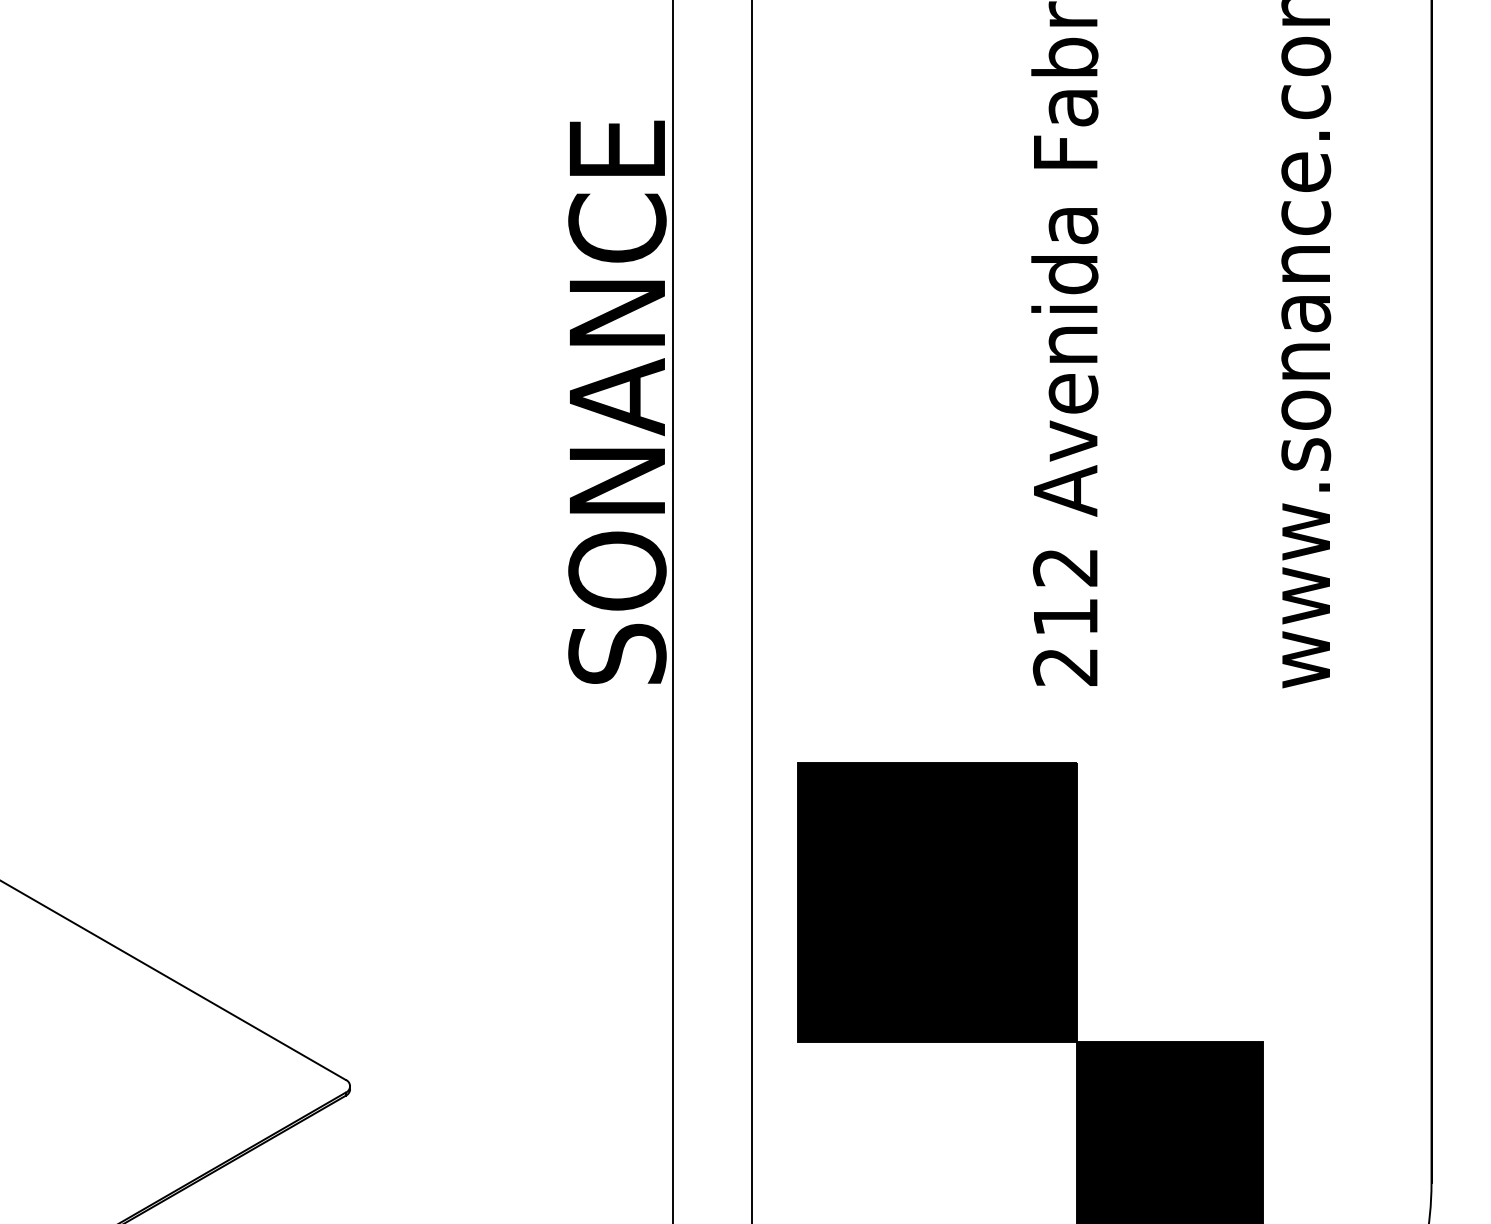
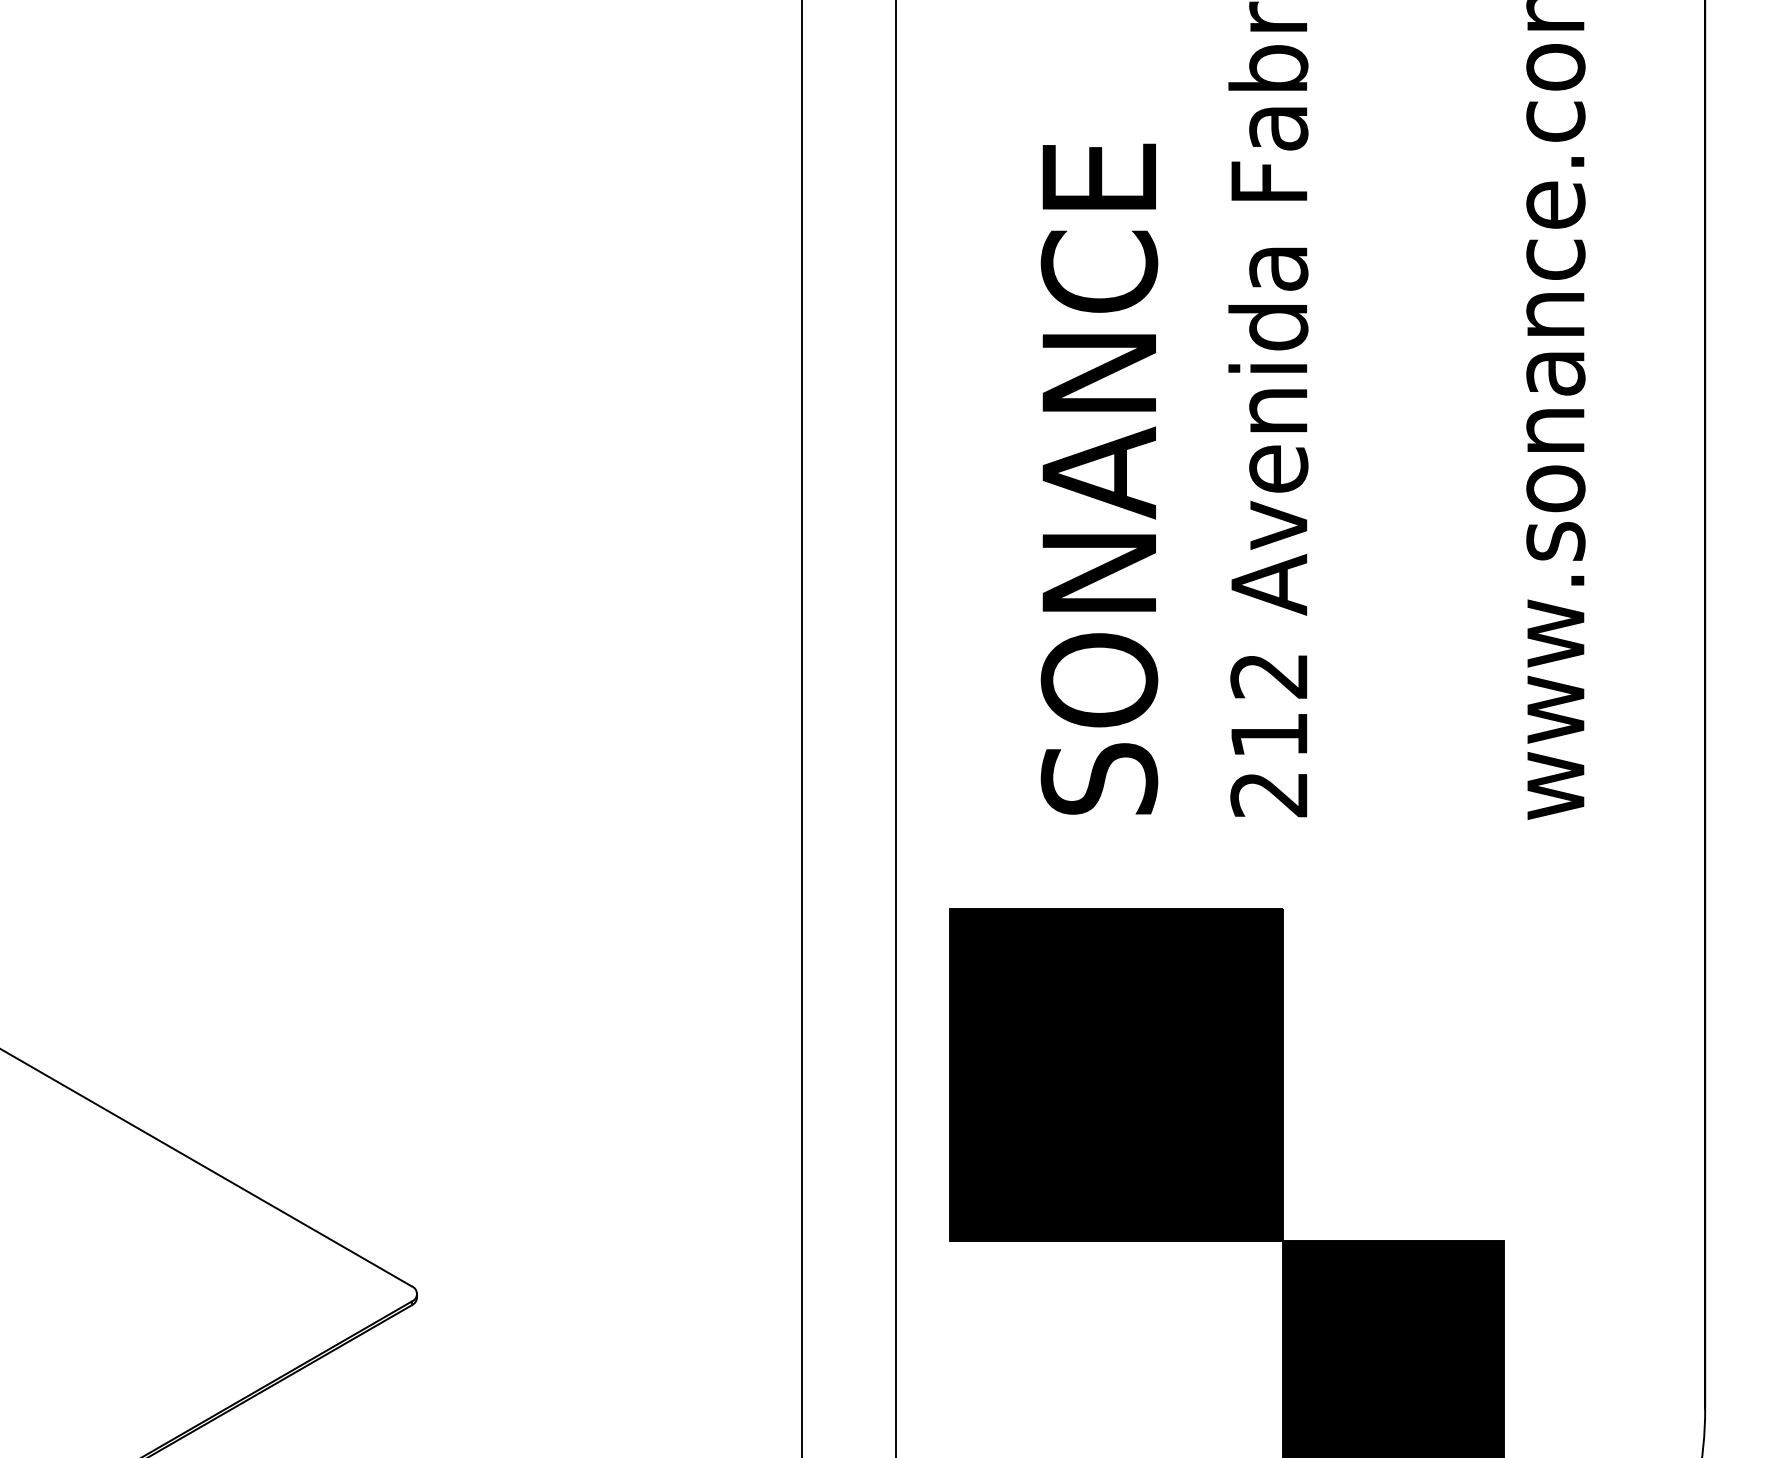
text: (617, 401) -> (1099, 478), moved

